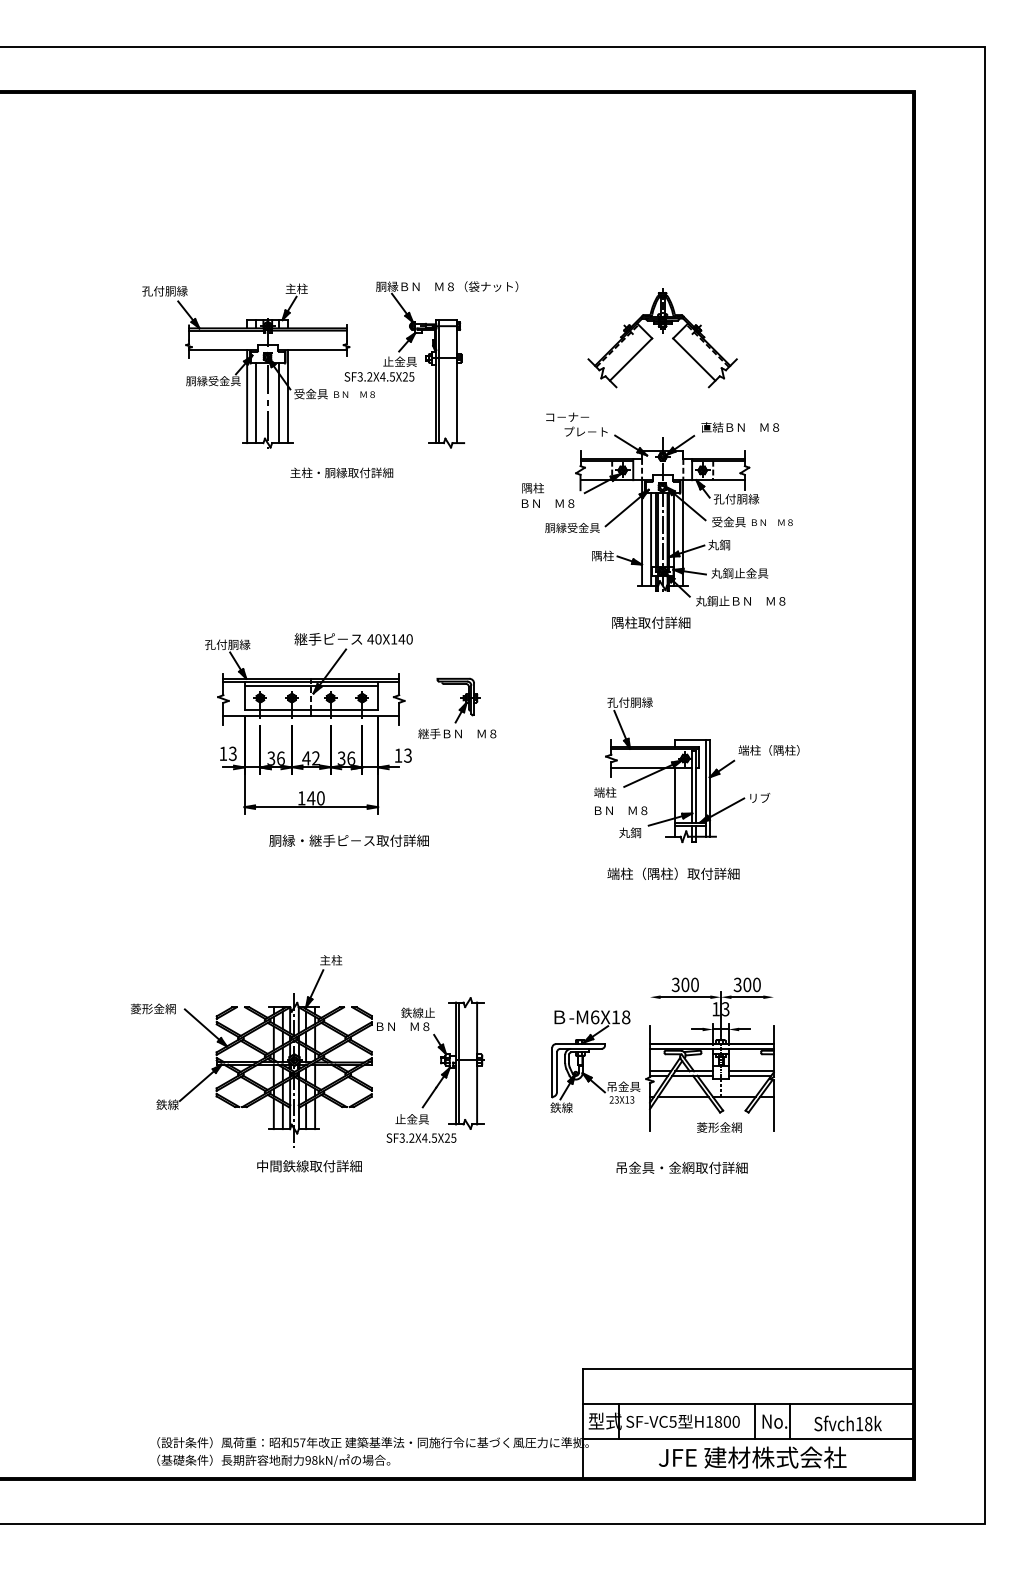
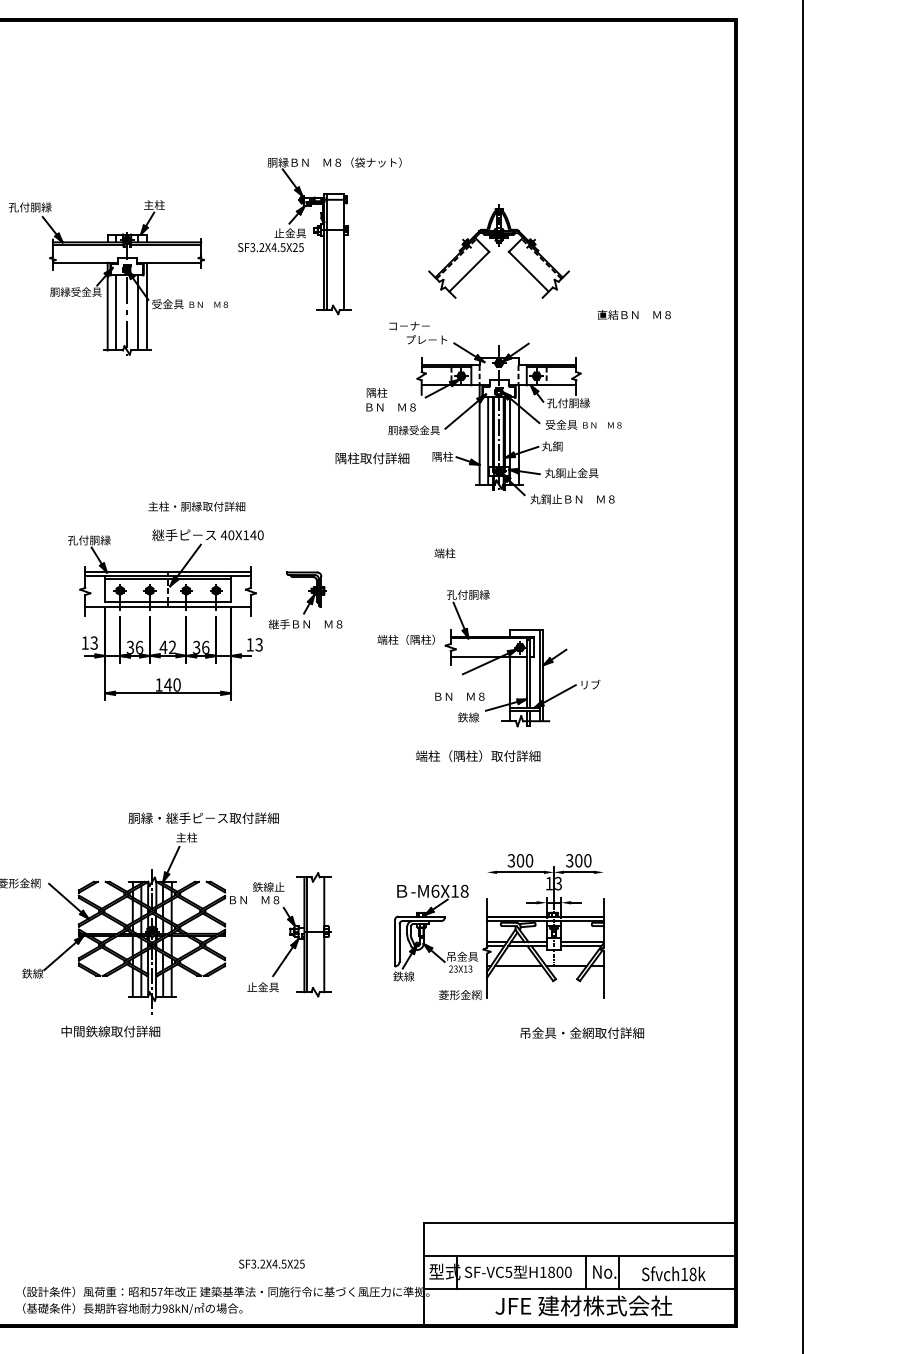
part: (431, 364) -> (319, 235), moved
text: (740, 427) -> (634, 315), moved
text: (341, 472) -> (196, 506), moved
text: (651, 622) -> (372, 458), moved
text: (768, 750) -> (405, 639), moved
text: (605, 792) -> (445, 553), moved
text: (630, 832) -> (468, 717), 丸鋼 -> 鉄線
text: (348, 840) -> (203, 817), moved
text: (673, 873) -> (478, 755), moved
text: (719, 1127) -> (460, 995), moved
text: (421, 1137) -> (271, 1263), moved
text: (309, 1166) -> (110, 1031), moved
text: (681, 1167) -> (581, 1032), moved

